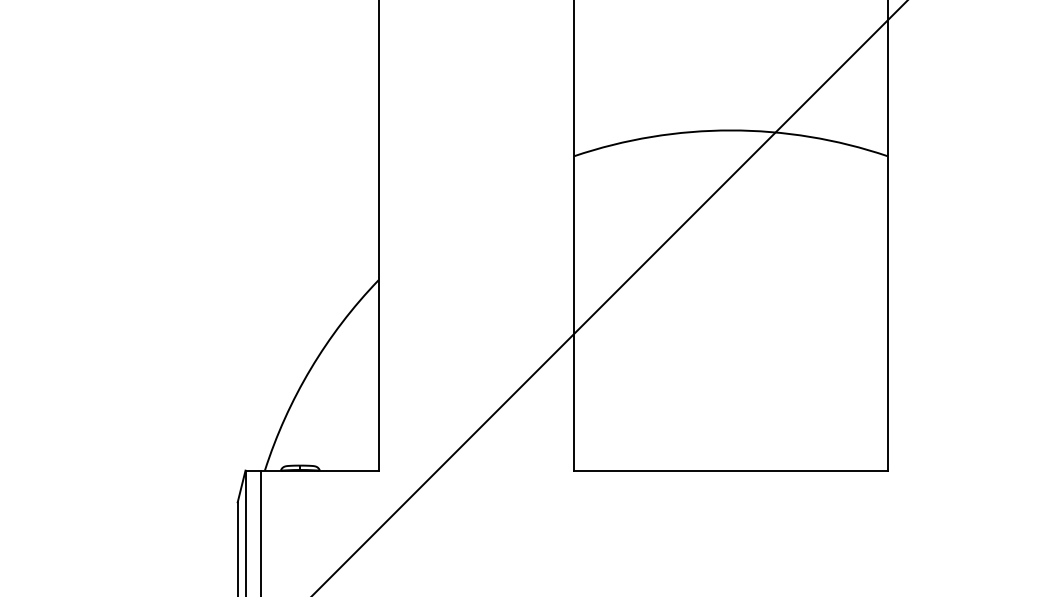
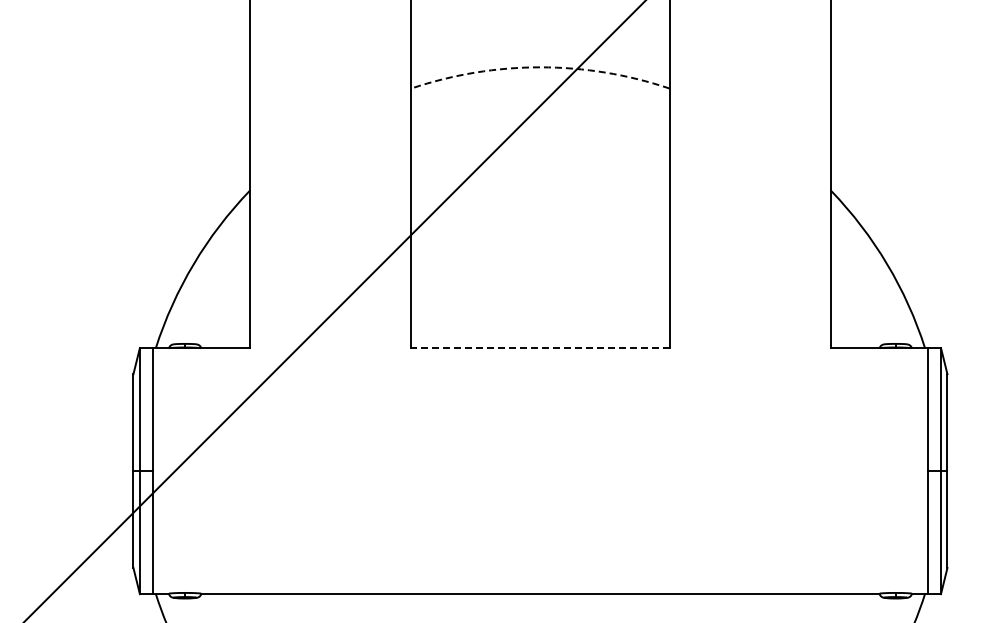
arc: (731, 130) -> (540, 67), solid -> dashed
line: (729, 471) -> (539, 348), solid -> dashed

